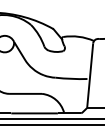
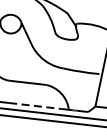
line: (35, 113) -> (36, 106), solid -> dashed

